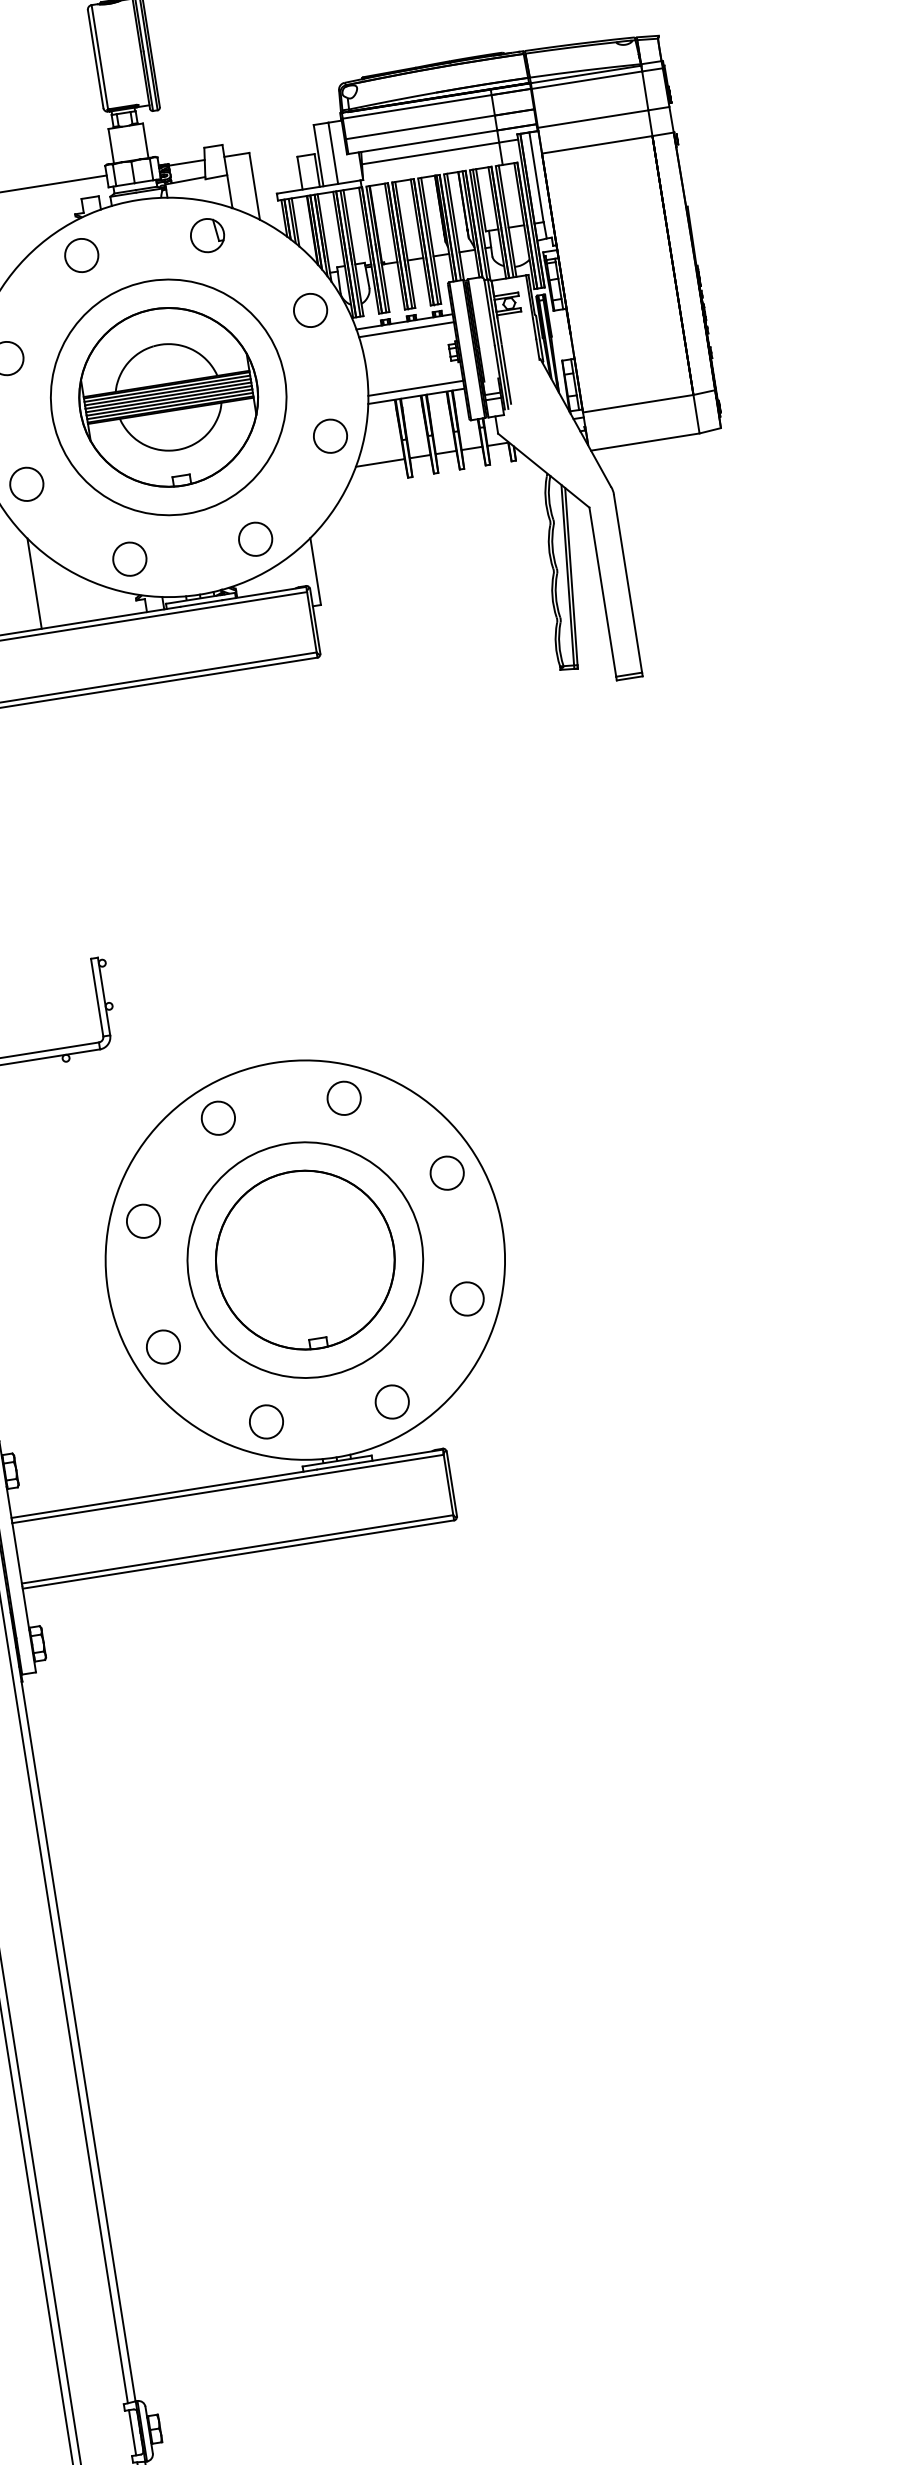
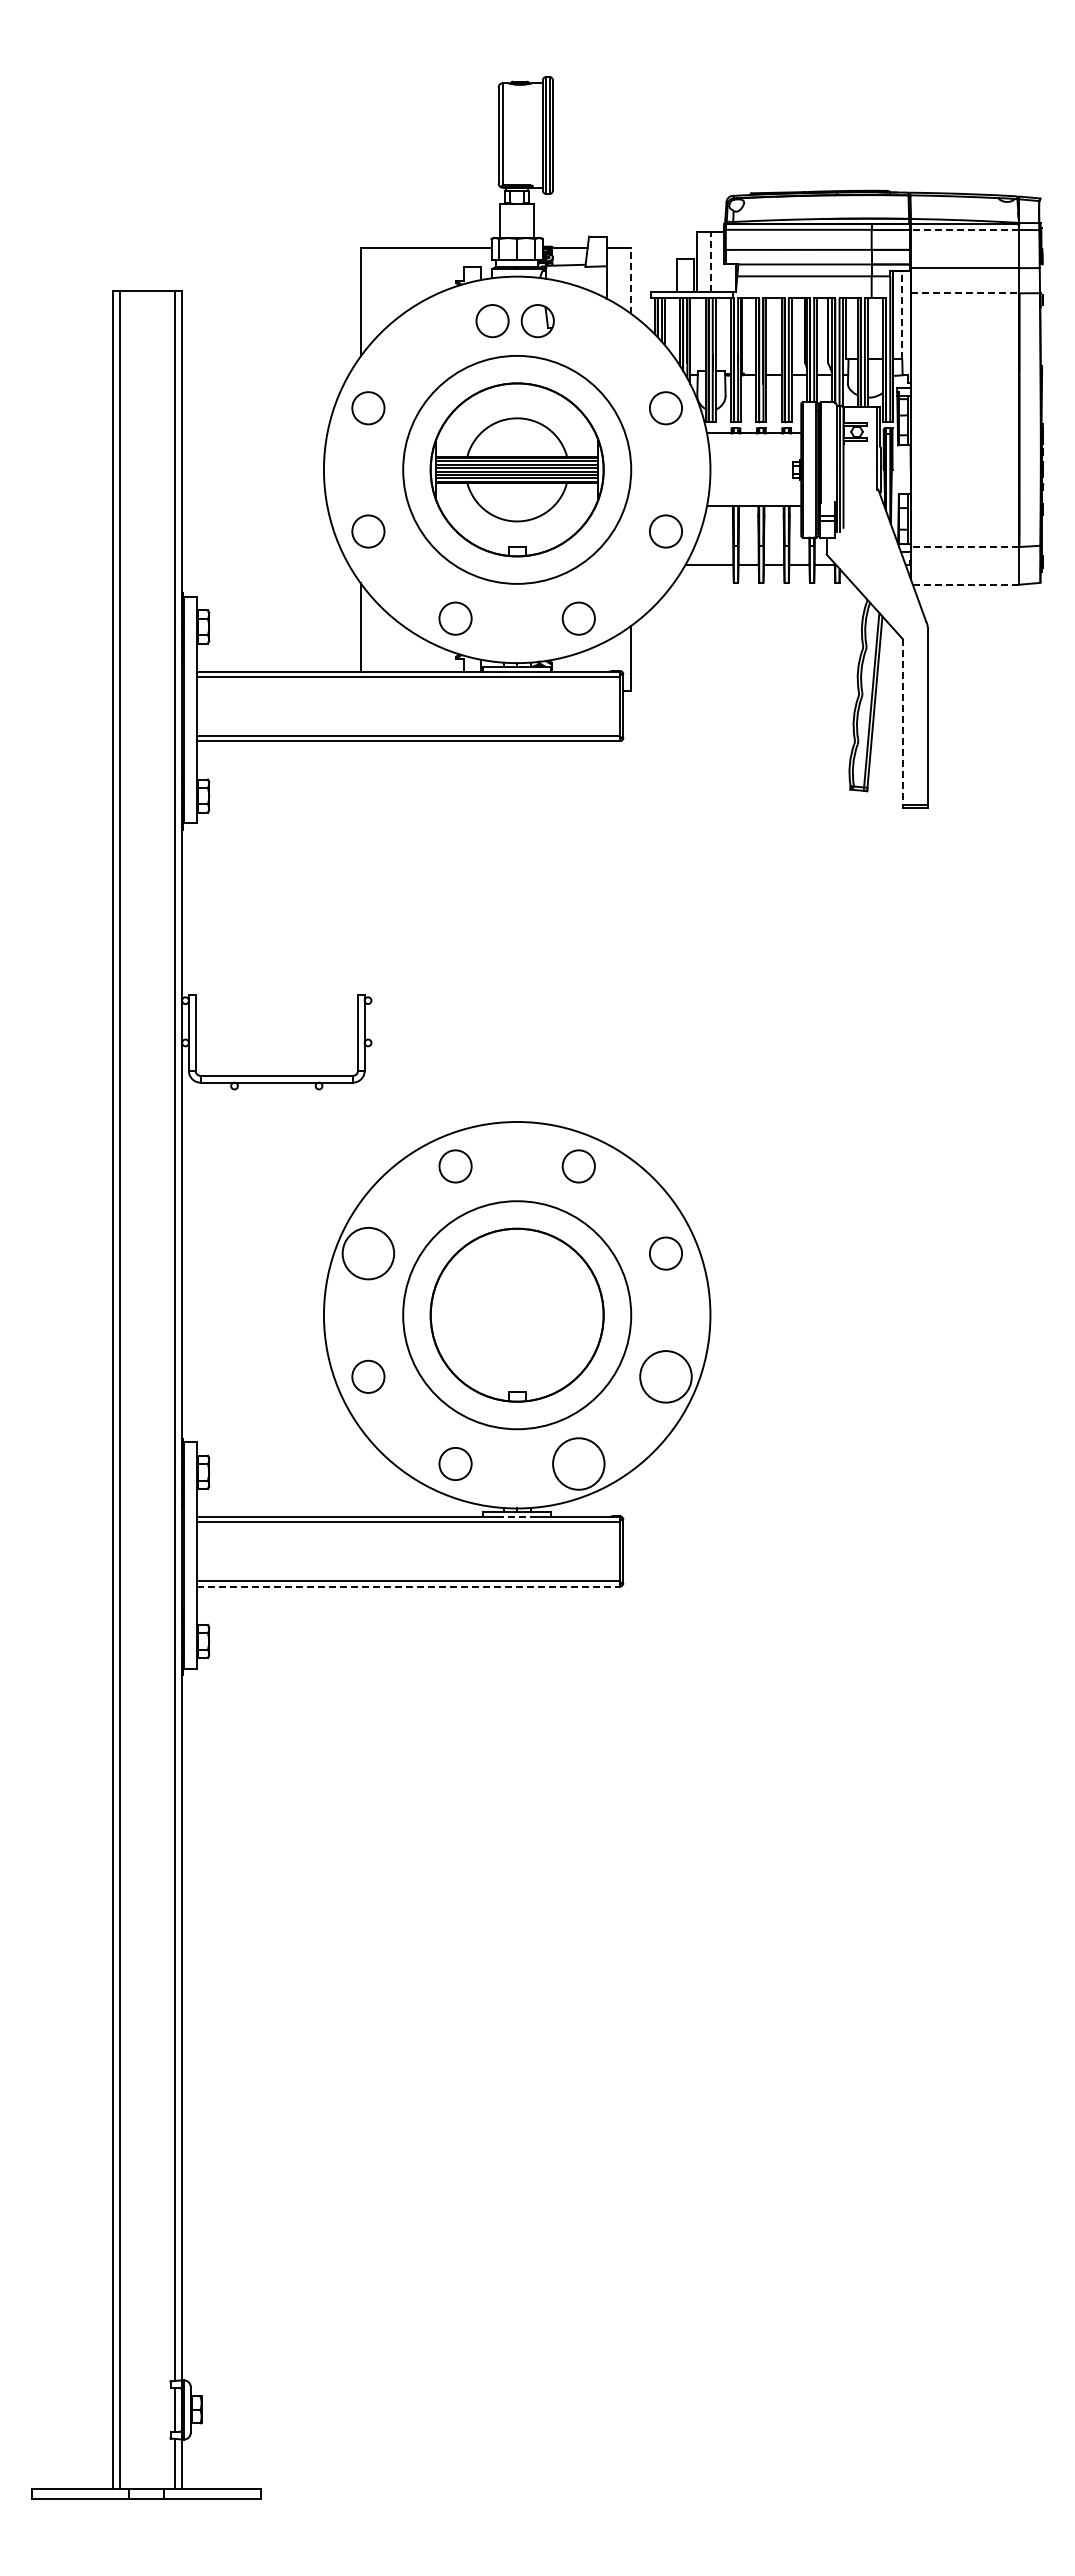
line: (586, 80) -> (964, 230), solid -> dashed
line: (597, 144) -> (965, 293), solid -> dashed
line: (333, 153) -> (711, 261), solid -> dashed
line: (536, 177) -> (902, 315), solid -> dashed
line: (254, 186) -> (631, 281), solid -> dashed
part: (207, 236) -> (537, 321), moved
circle: (81, 255) -> (492, 321), moved
line: (406, 330) -> (754, 441), removed
line: (415, 388) -> (754, 498), removed
line: (637, 404) -> (964, 547), solid -> dashed
line: (645, 441) -> (966, 584), solid -> dashed
line: (602, 591) -> (902, 721), solid -> dashed
circle: (143, 1221) -> (368, 1253), size x1.6
circle: (466, 1298) -> (665, 1376), size x1.6
circle: (391, 1401) -> (578, 1463), size x1.6
line: (338, 1466) -> (517, 1517), solid -> dashed
line: (239, 1554) -> (409, 1586), solid -> dashed

